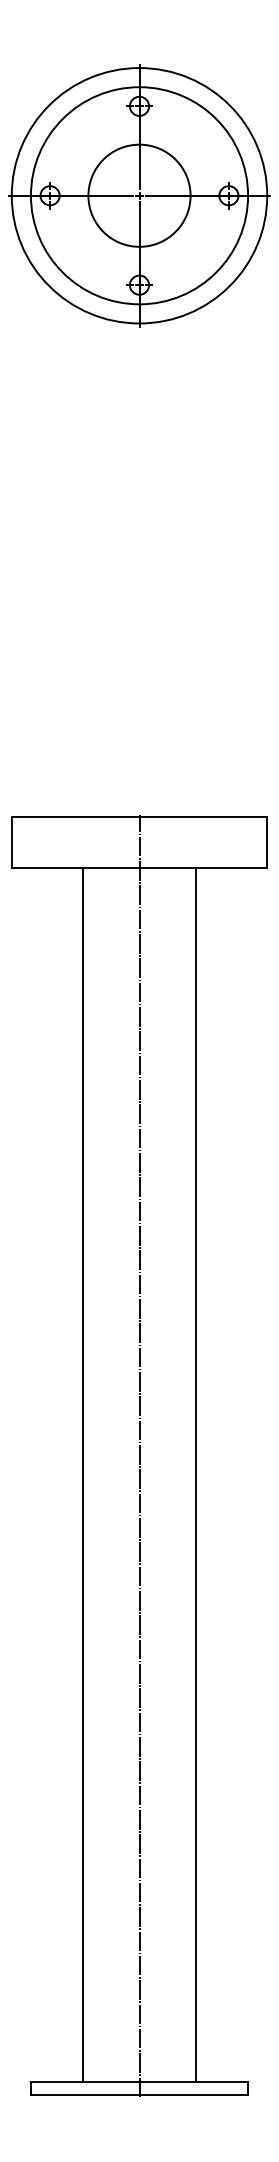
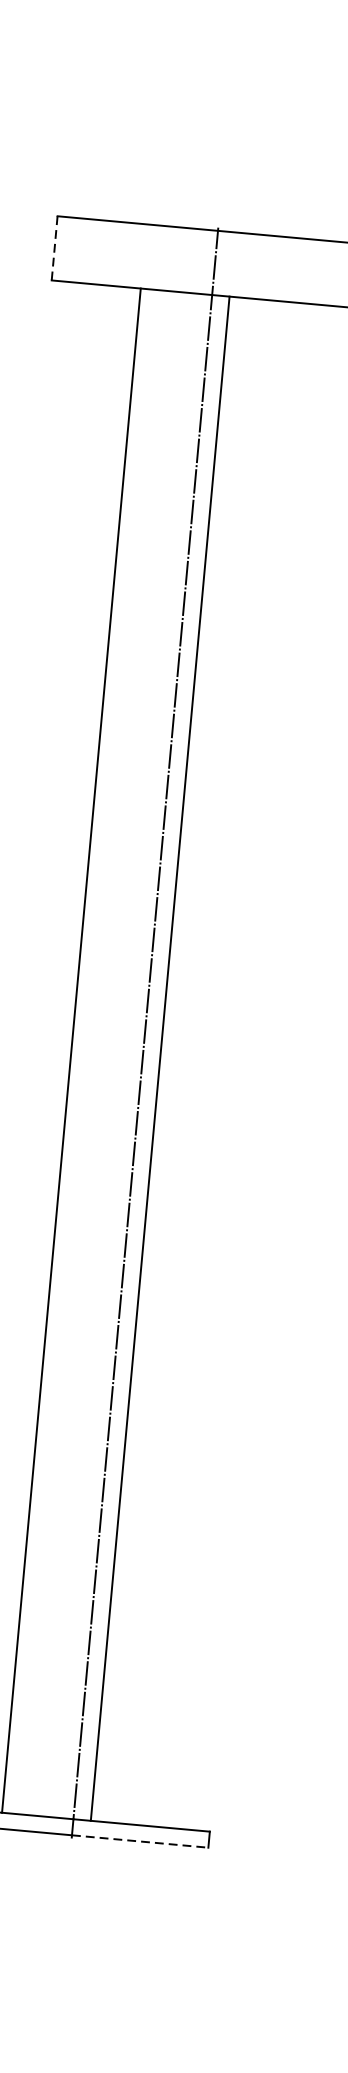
line: (11, 842) -> (54, 247), solid -> dashed
line: (196, 1474) -> (160, 1057), moved
line: (194, 2094) -> (141, 1841), solid -> dashed

